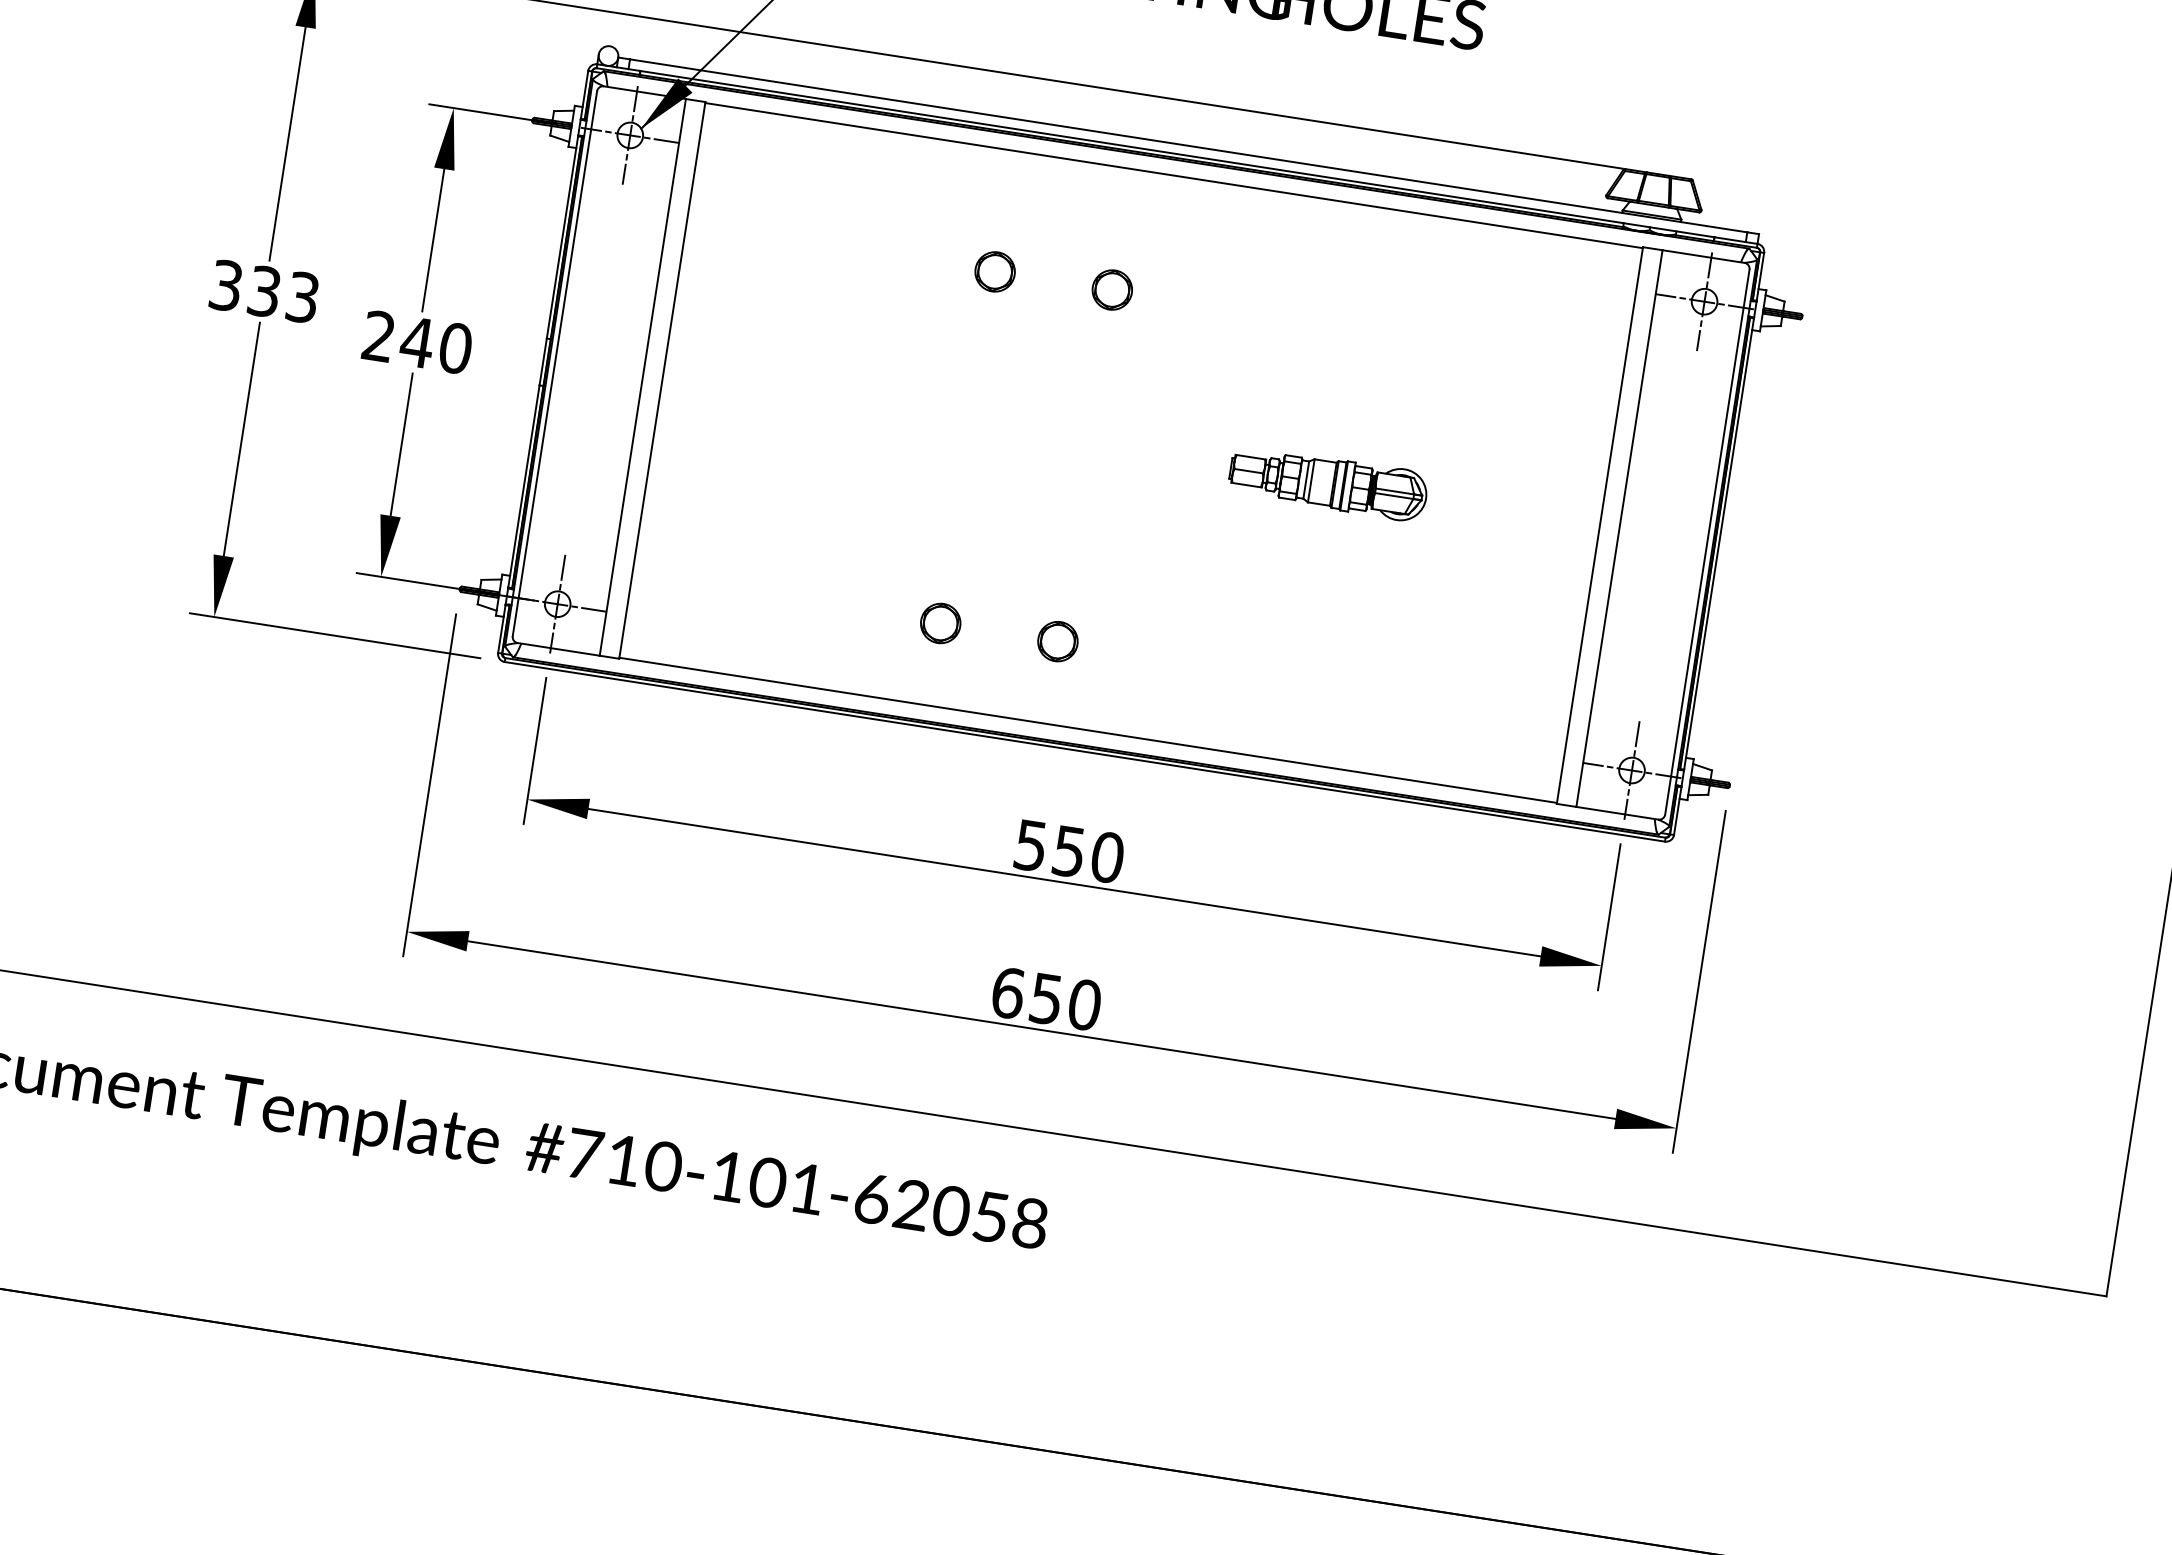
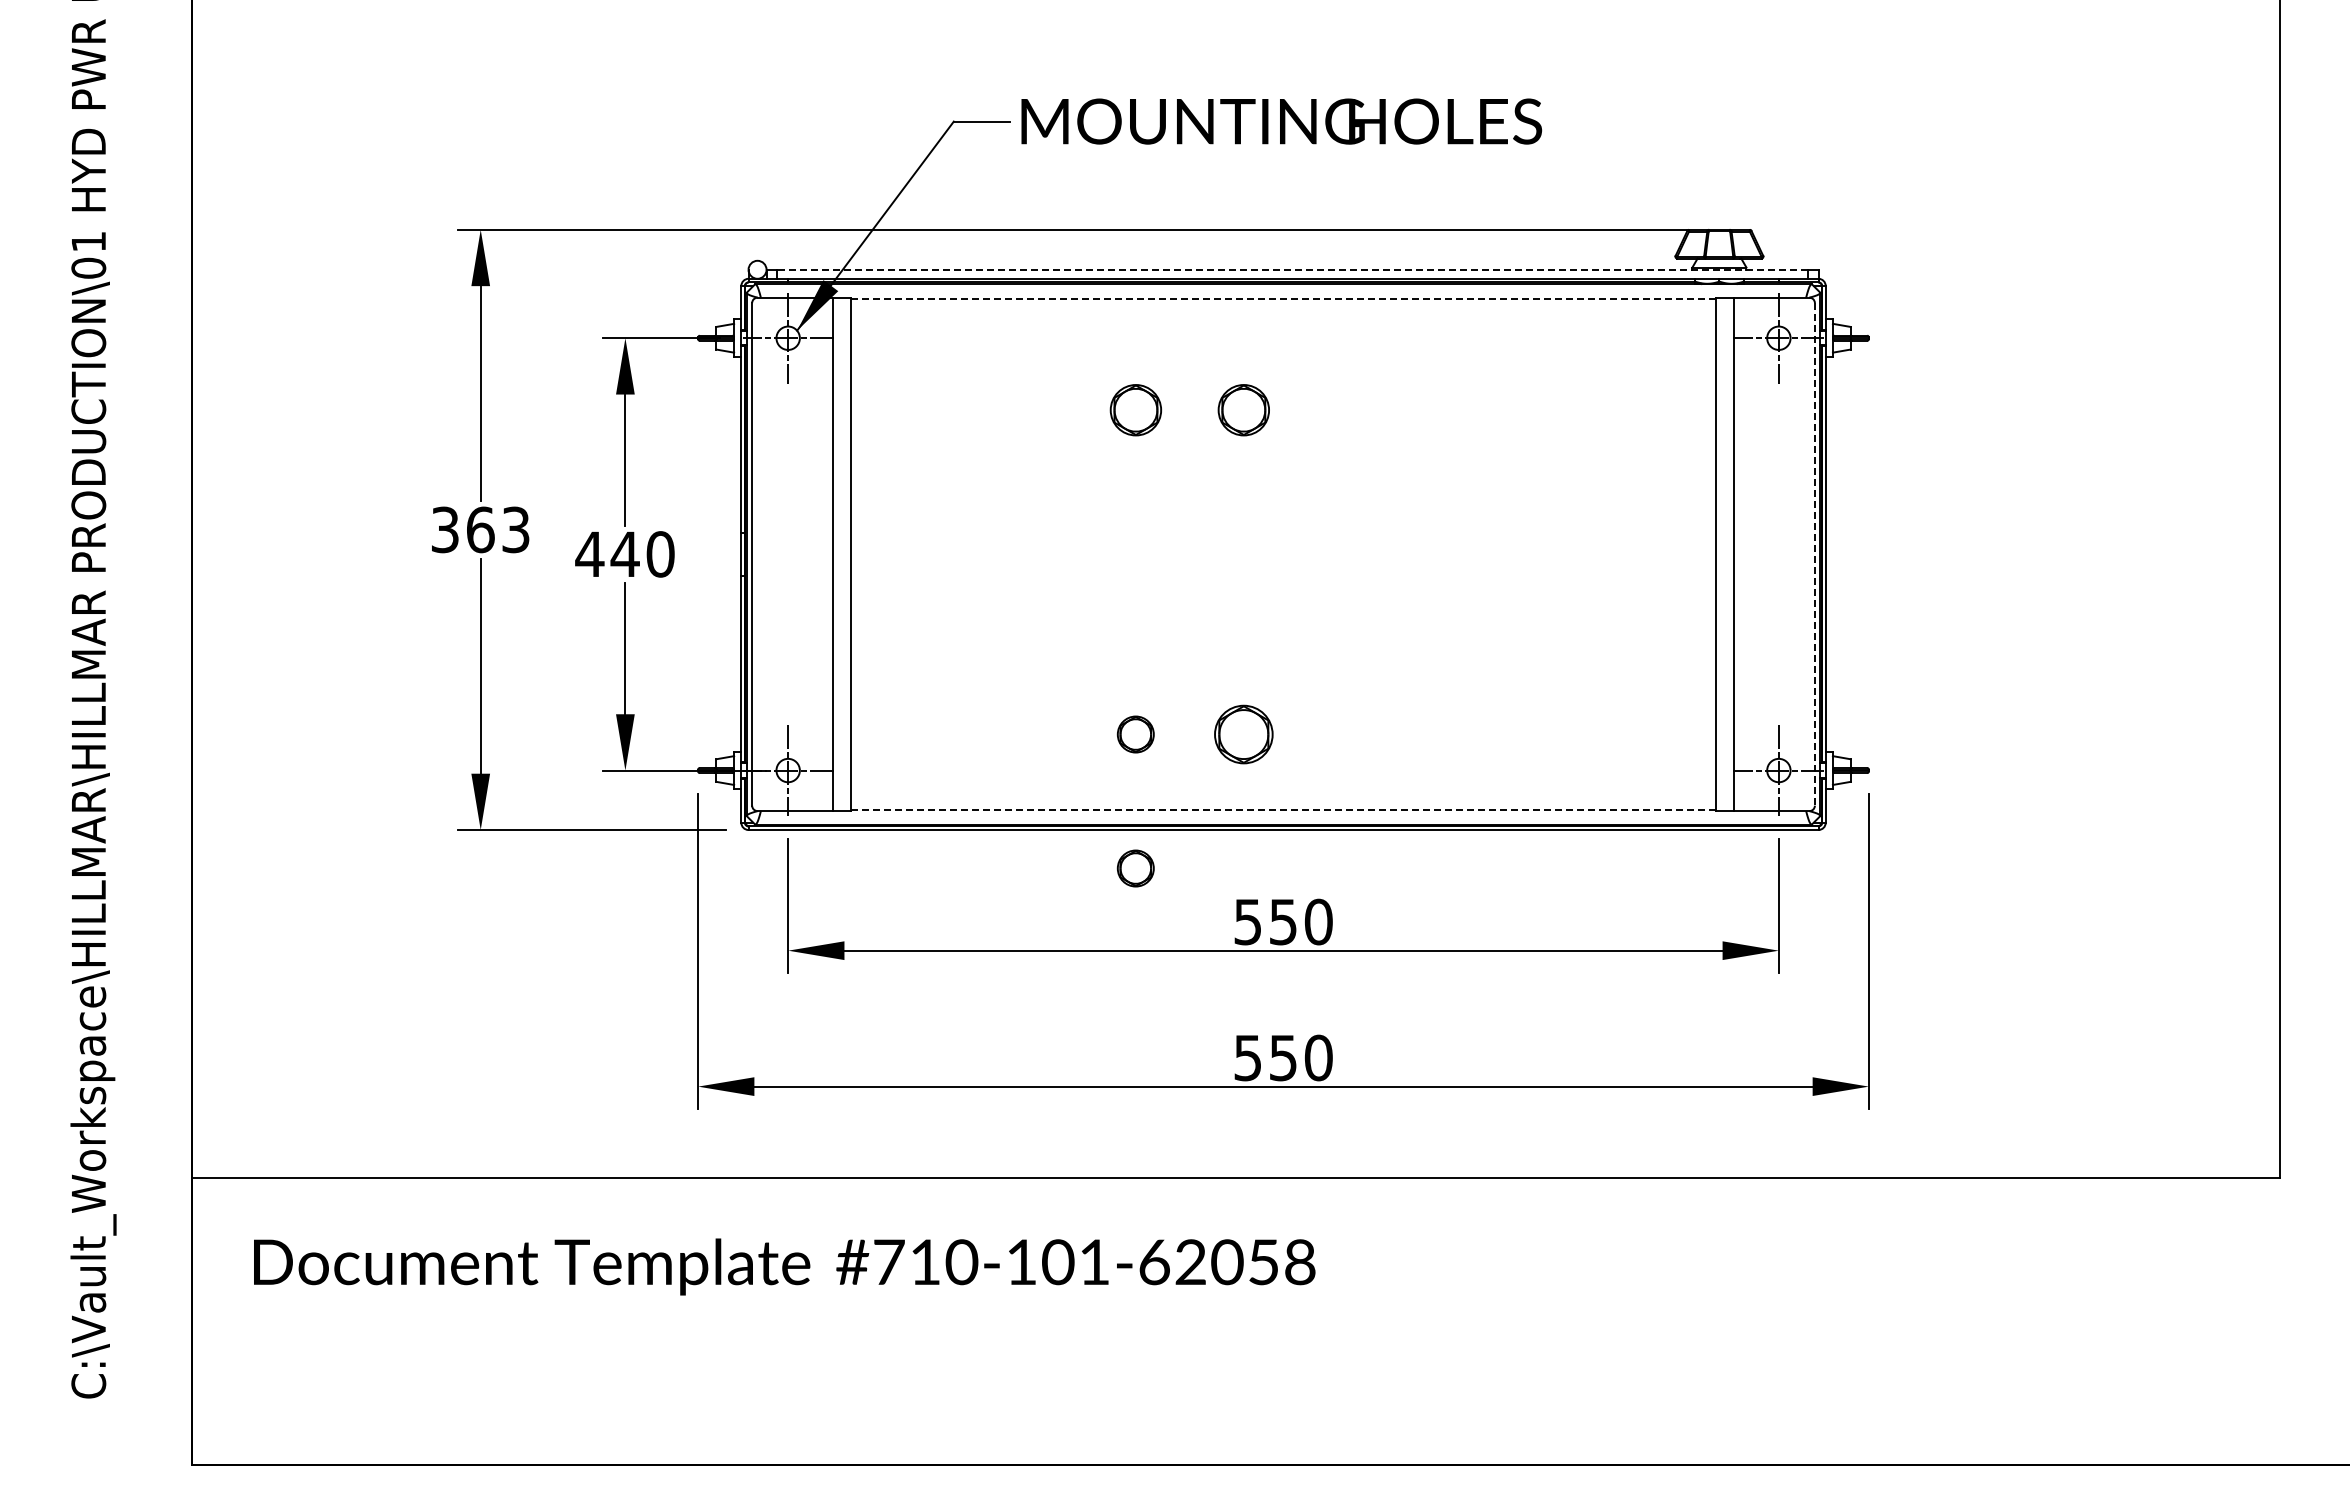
line: (1188, 145) -> (1292, 269), solid -> dashed
line: (1174, 175) -> (1283, 298), solid -> dashed
part: (994, 272) -> (1135, 410), size x1.4
part: (1111, 290) -> (1243, 410), size x1.4
text: (264, 291) -> (480, 529), 333 -> 363
text: (378, 335) -> (589, 553), 240 -> 440
part: (1328, 483) -> (1465, 554), removed
line: (1706, 542) -> (1814, 554), solid -> dashed
part: (1057, 641) -> (1243, 734), size x1.6
line: (1089, 730) -> (1284, 810), solid -> dashed
part: (917, 768) -> (1135, 868), added
text: (1008, 992) -> (1248, 1057), 650 -> 550

